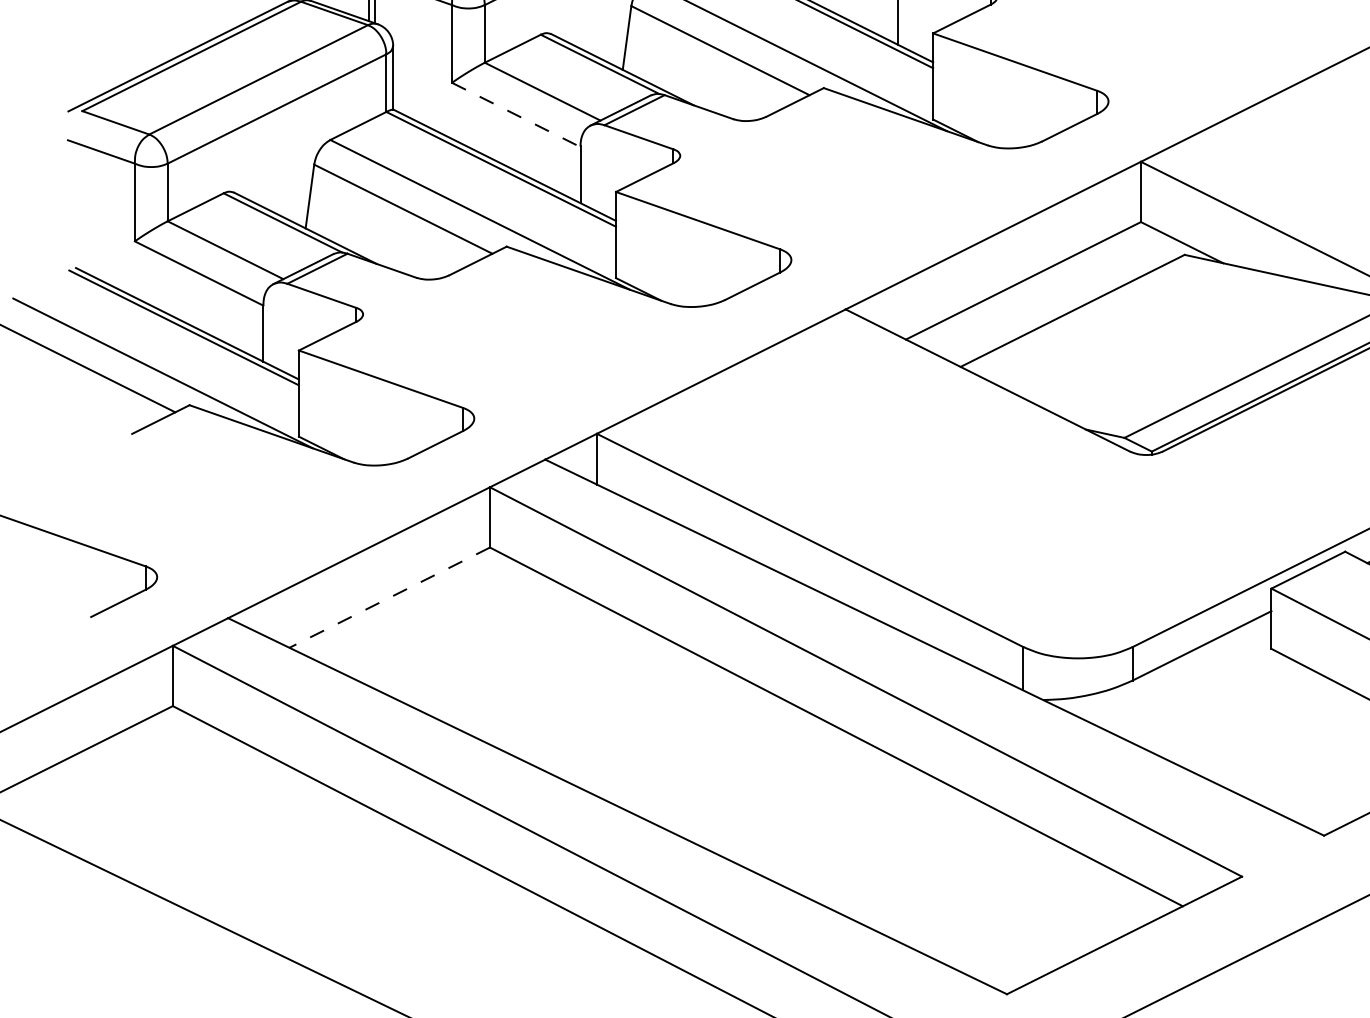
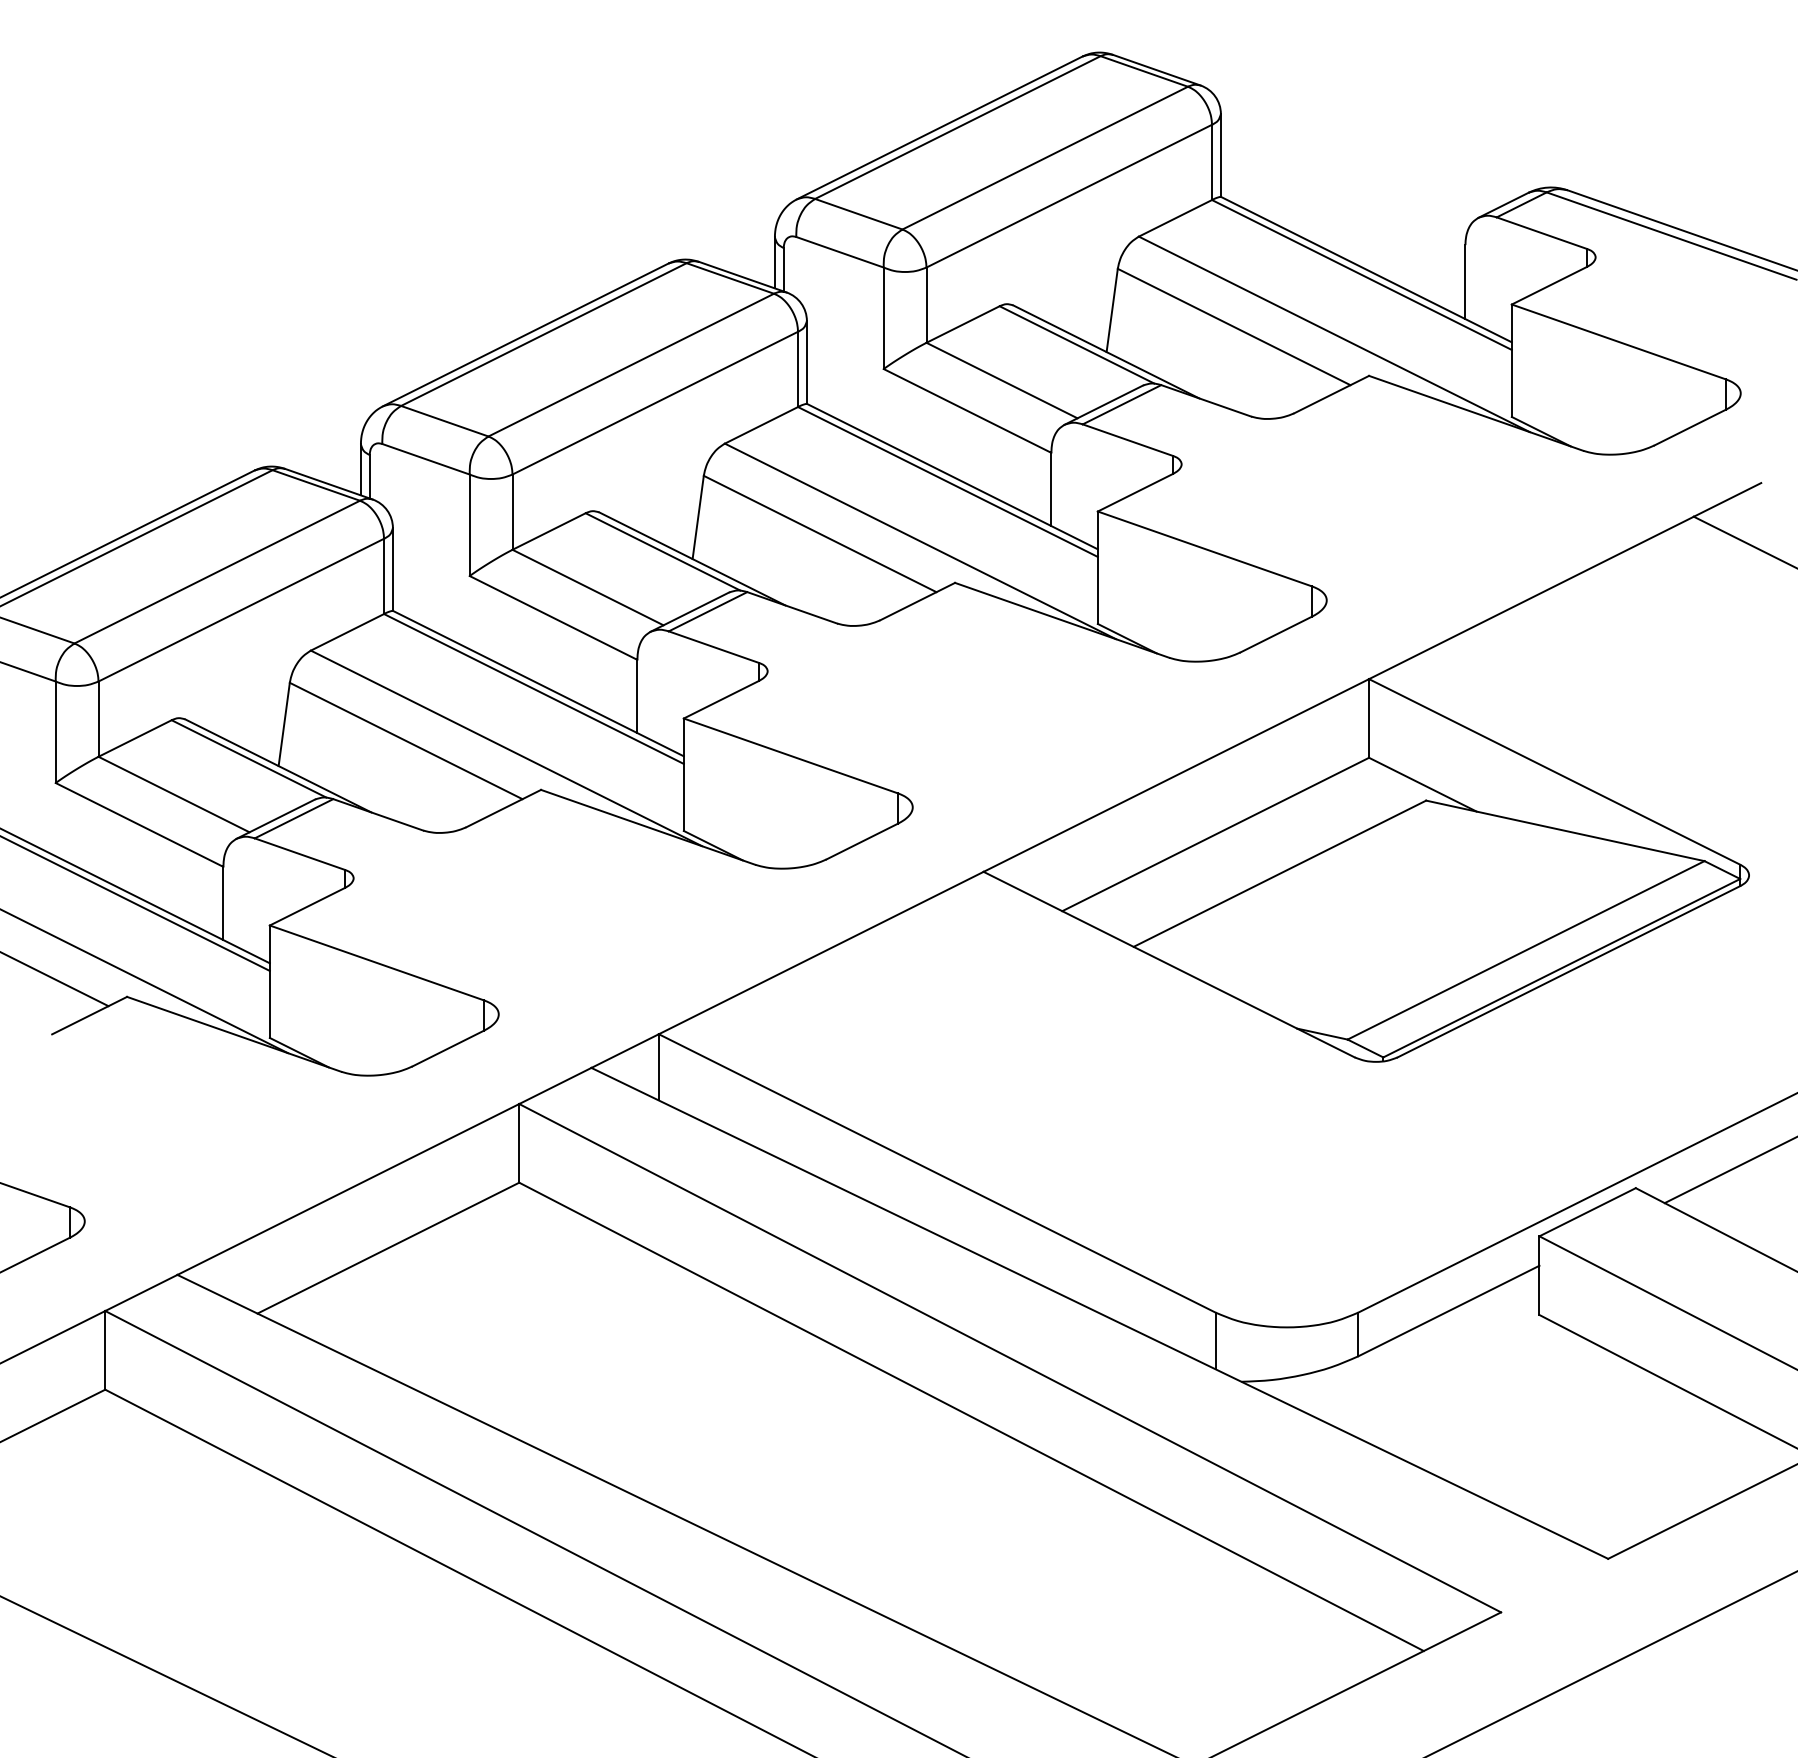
line: (516, 114) -> (553, 617), dashed -> solid
line: (389, 597) -> (387, 1248), dashed -> solid

